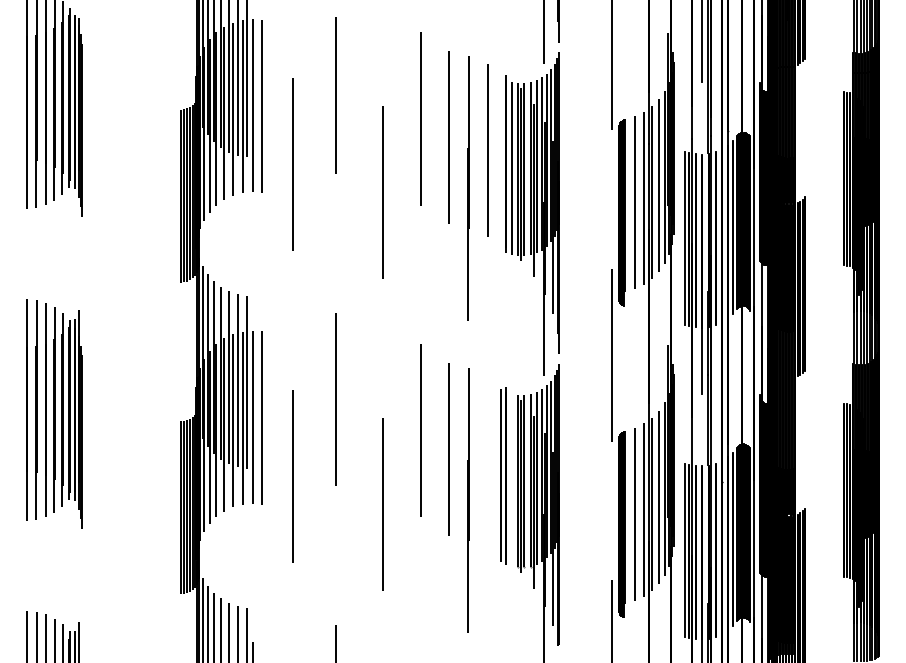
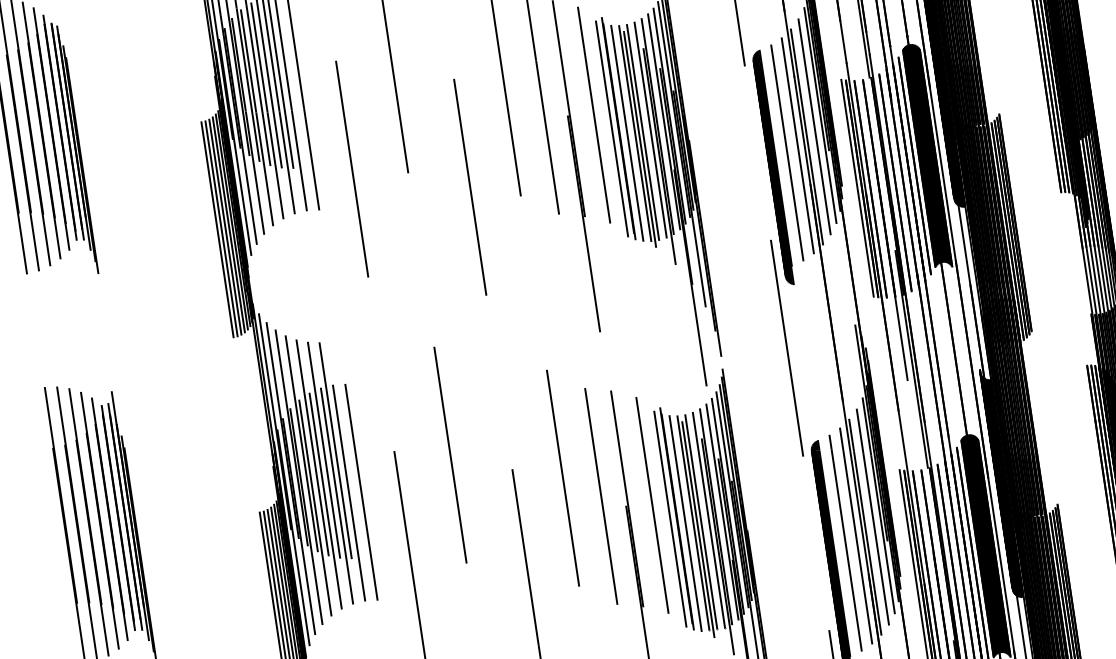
line: (500, 163) -> (612, 129), added
line: (488, 461) -> (652, 504), added
line: (511, 479) -> (684, 522), added

